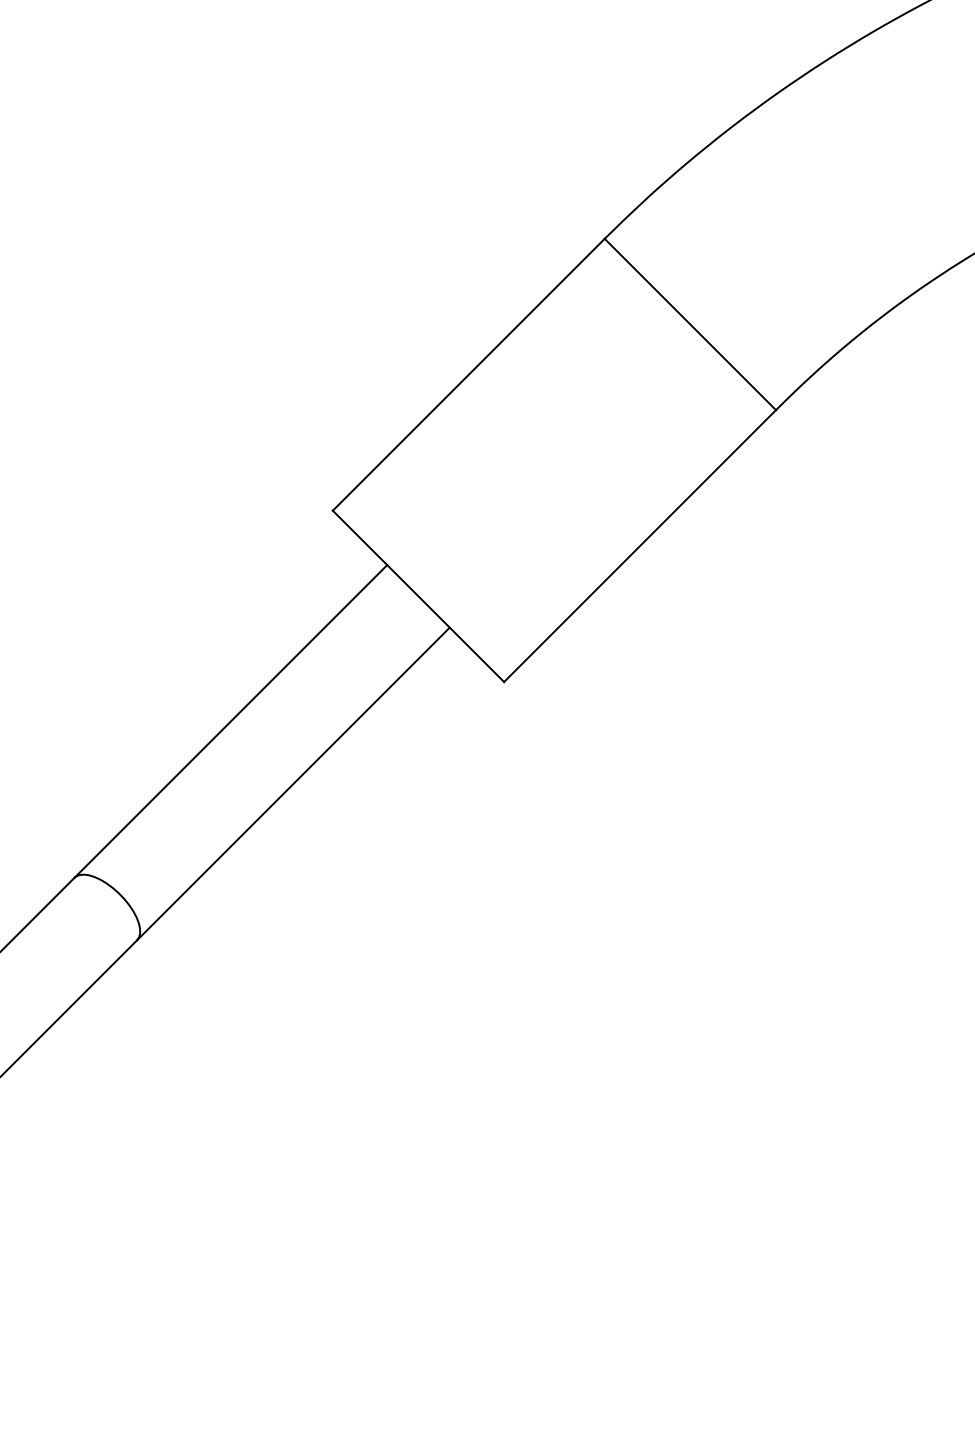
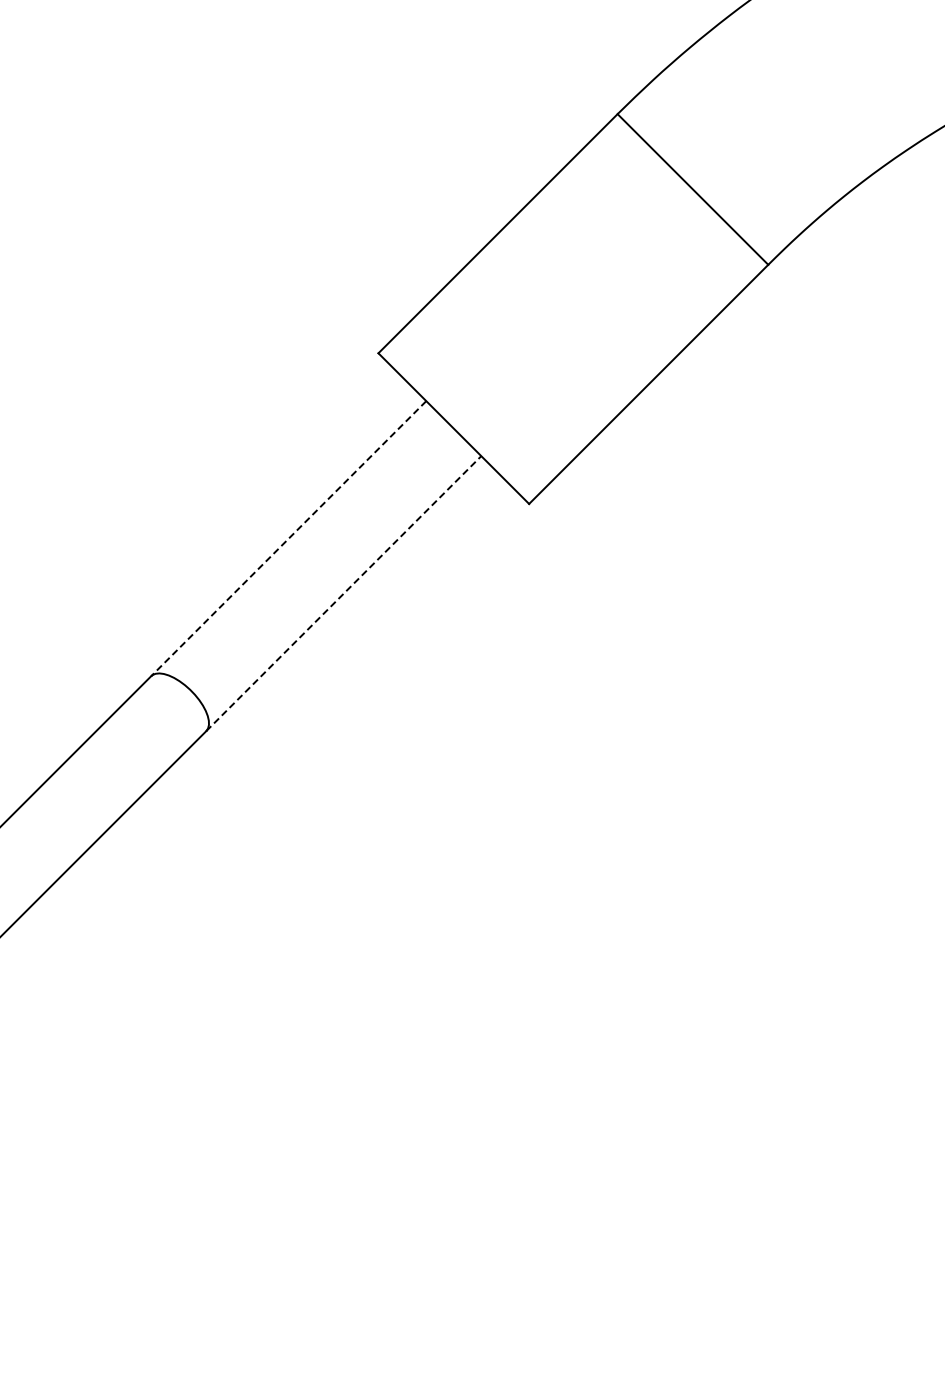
line: (230, 721) -> (288, 538), solid -> dashed
line: (294, 783) -> (344, 593), solid -> dashed

